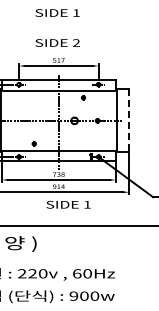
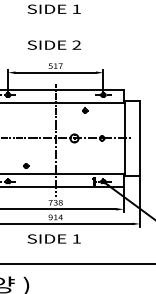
line: (129, 120) -> (140, 138), dashed -> solid
text: (68, 204) -> (54, 238), moved

